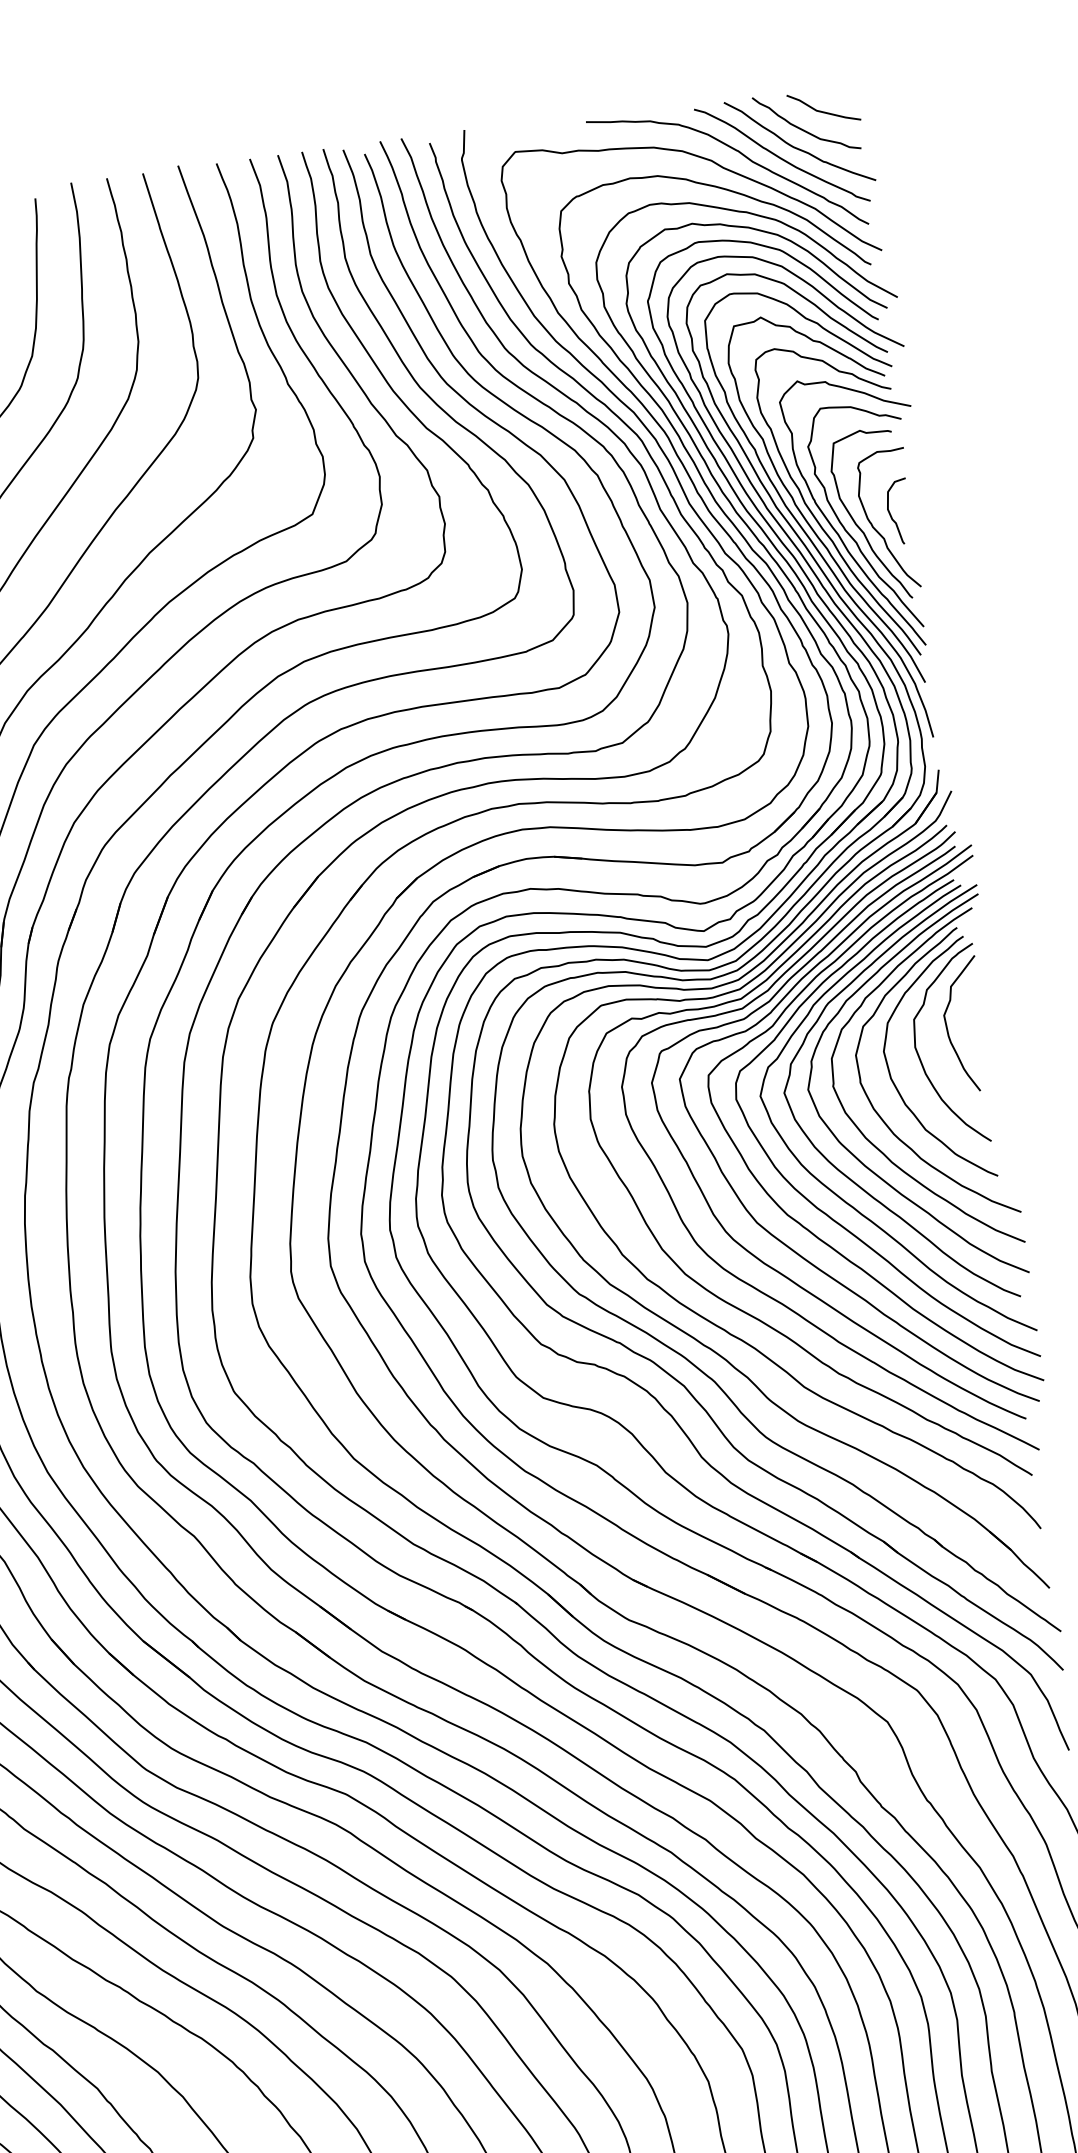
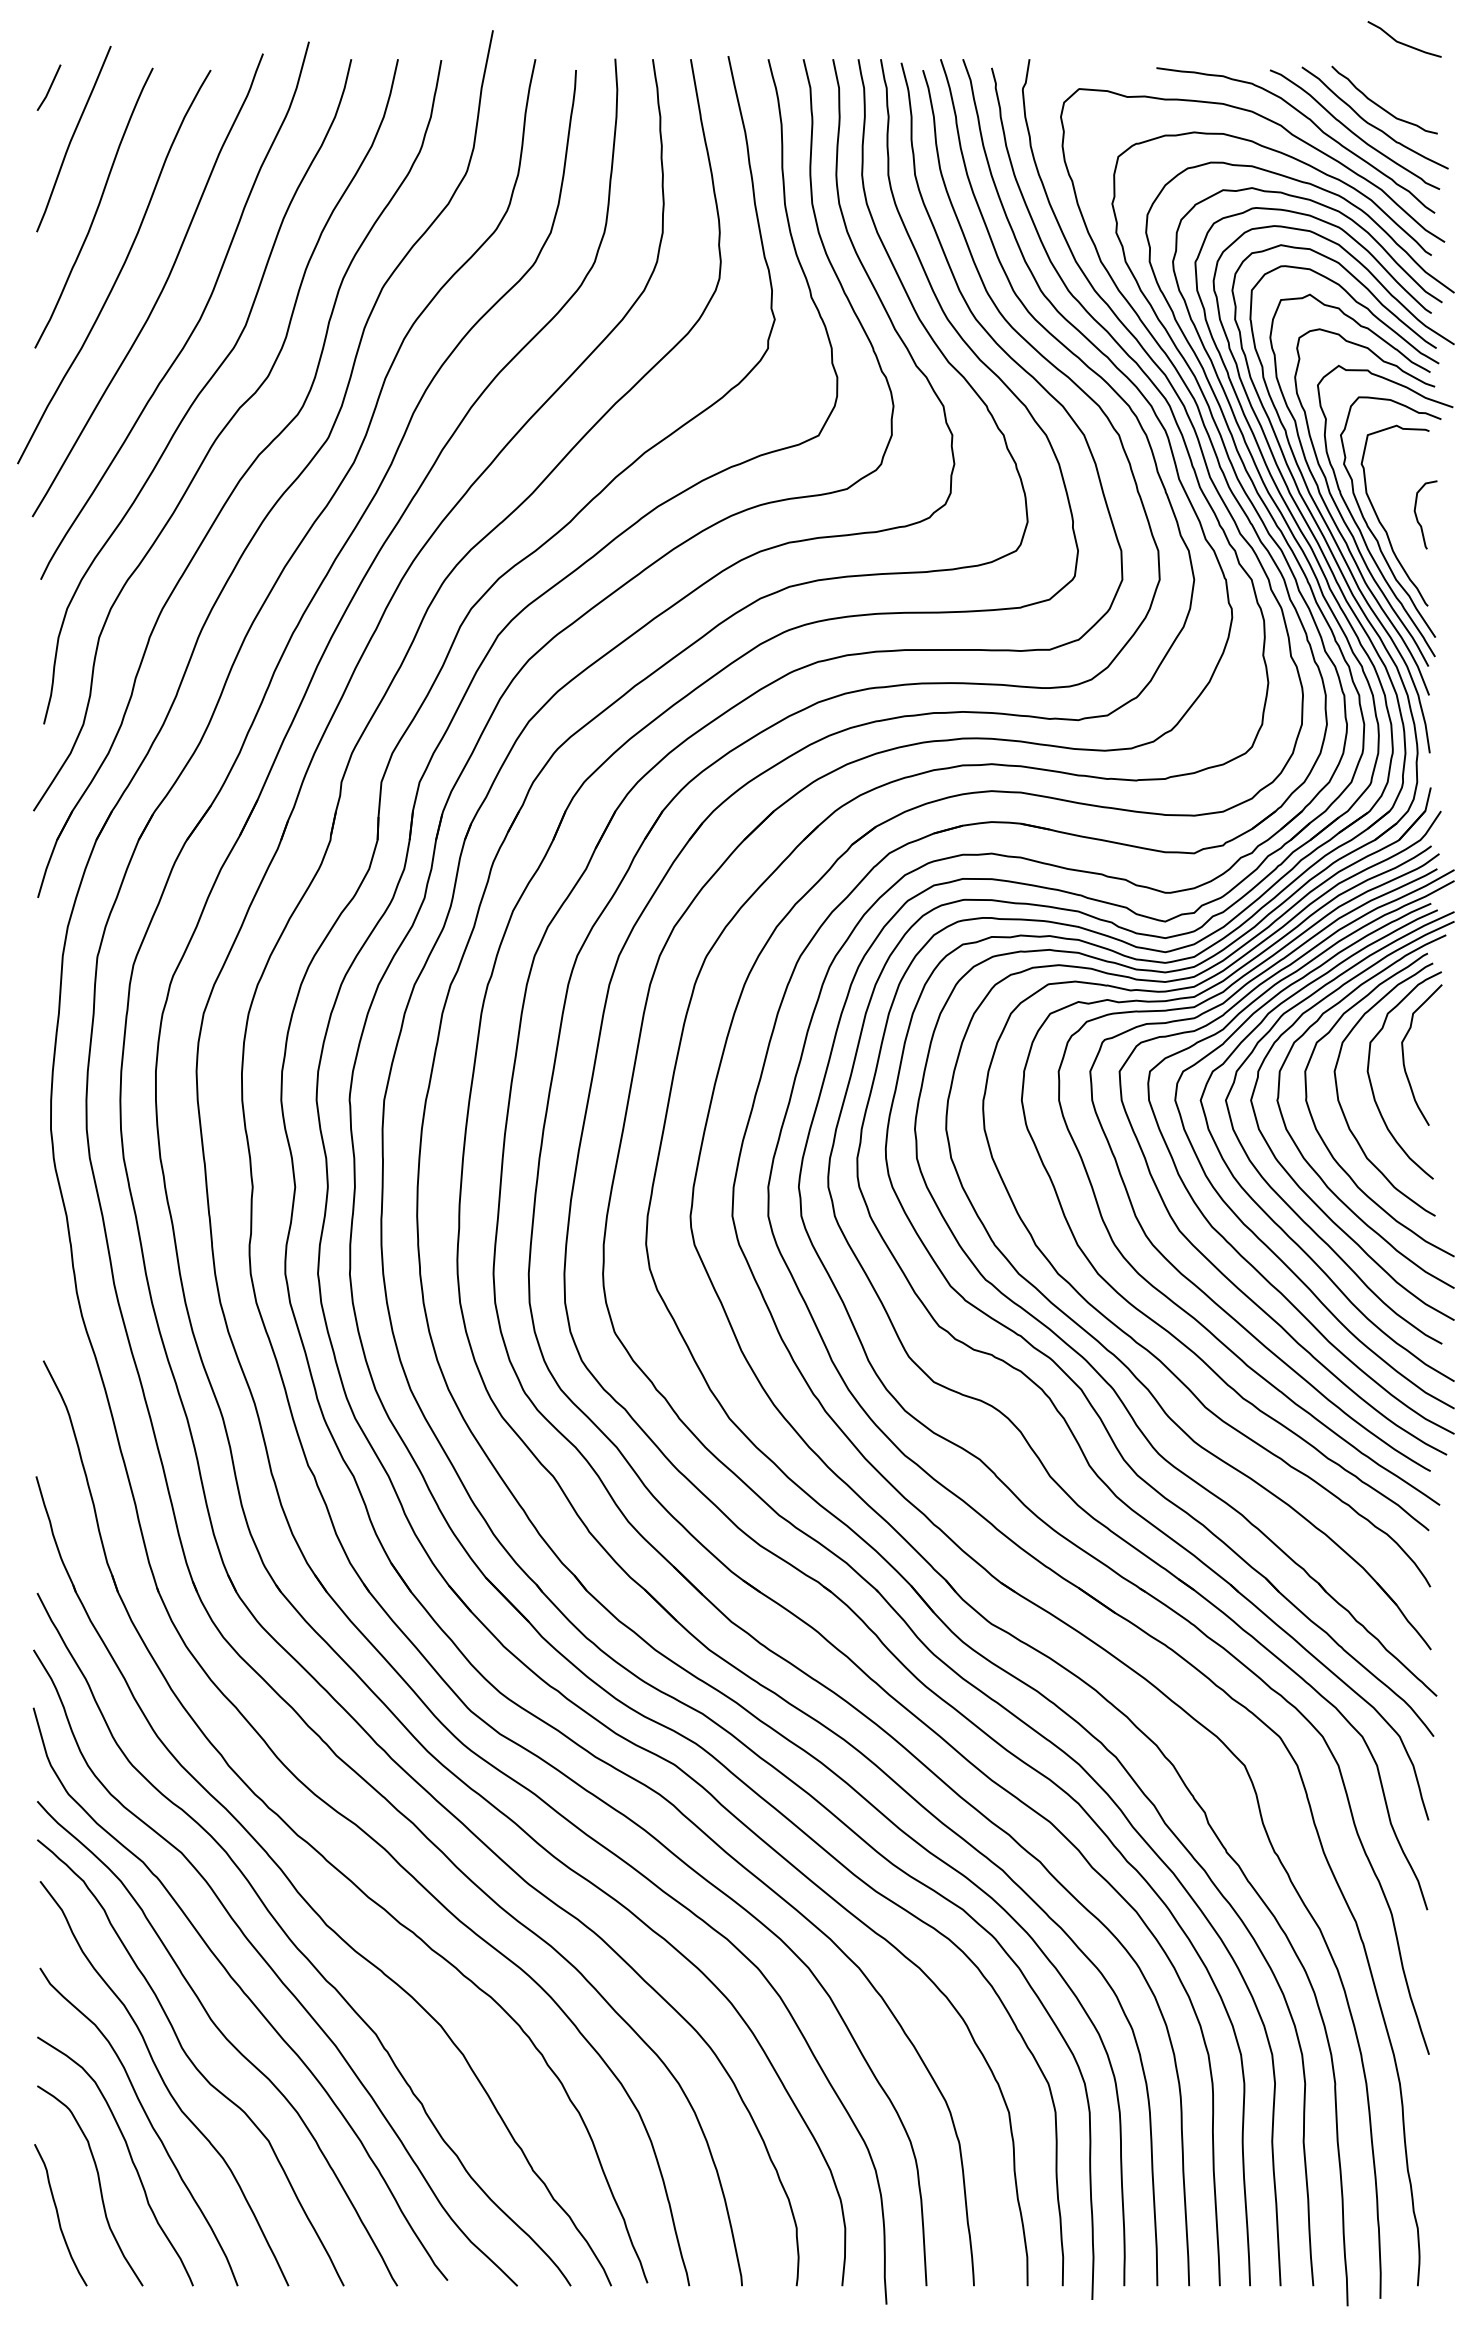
line: (822, 110) -> (1402, 42), moved
curve: (876, 529) -> (1400, 530), removed

